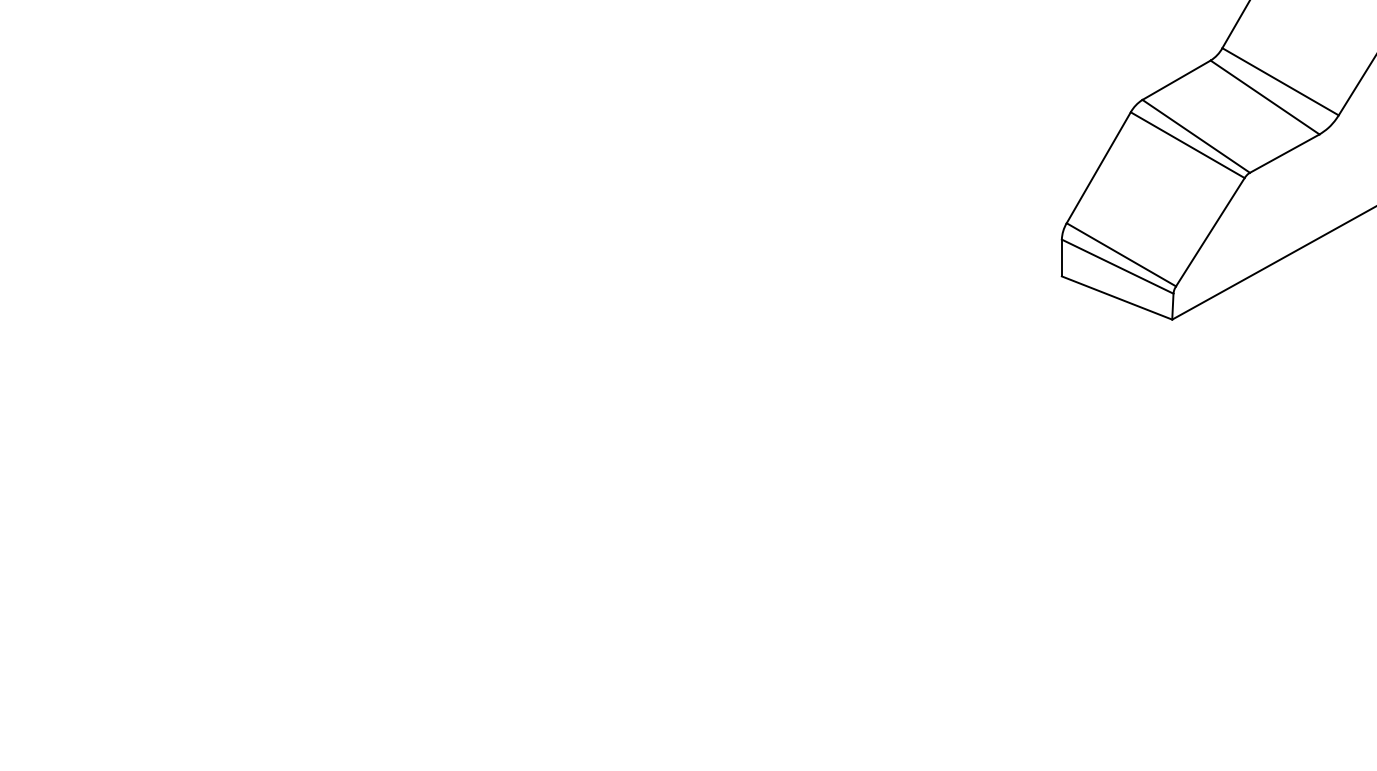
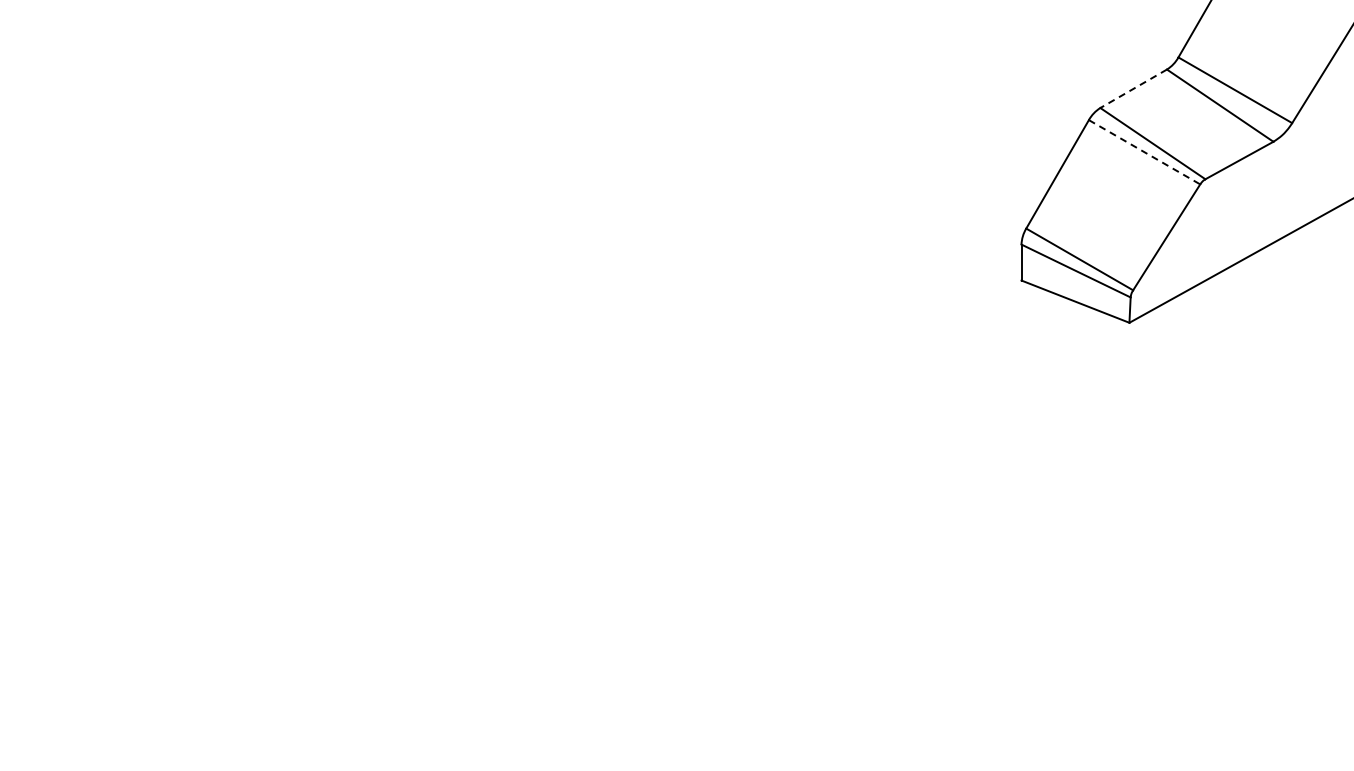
line: (1176, 80) -> (1133, 89), solid -> dashed
line: (1188, 145) -> (1145, 152), solid -> dashed

